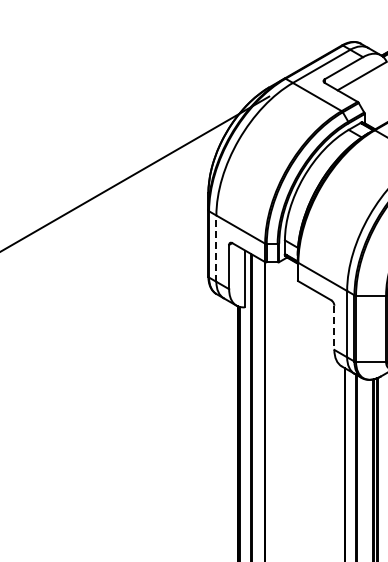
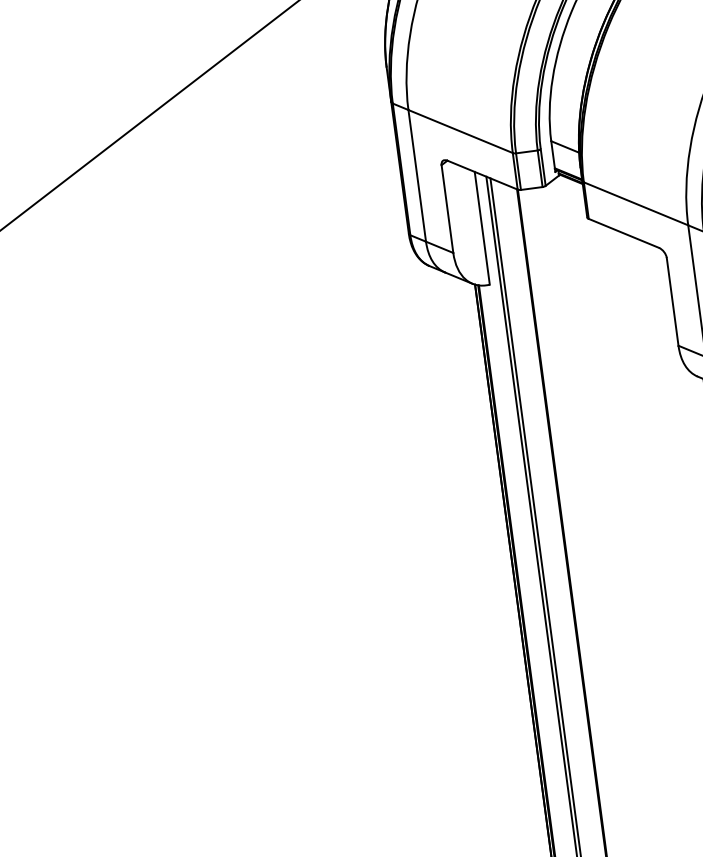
line: (216, 248) -> (417, 175), dashed -> solid
line: (334, 328) -> (673, 303), dashed -> solid

